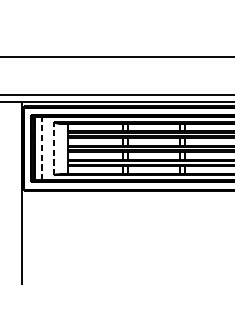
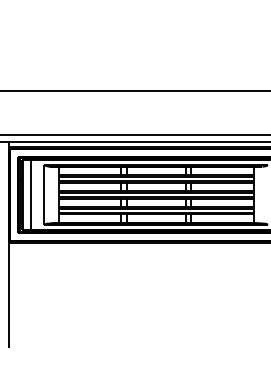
line: (41, 148) -> (30, 194), dashed -> solid
line: (53, 148) -> (43, 194), dashed -> solid

